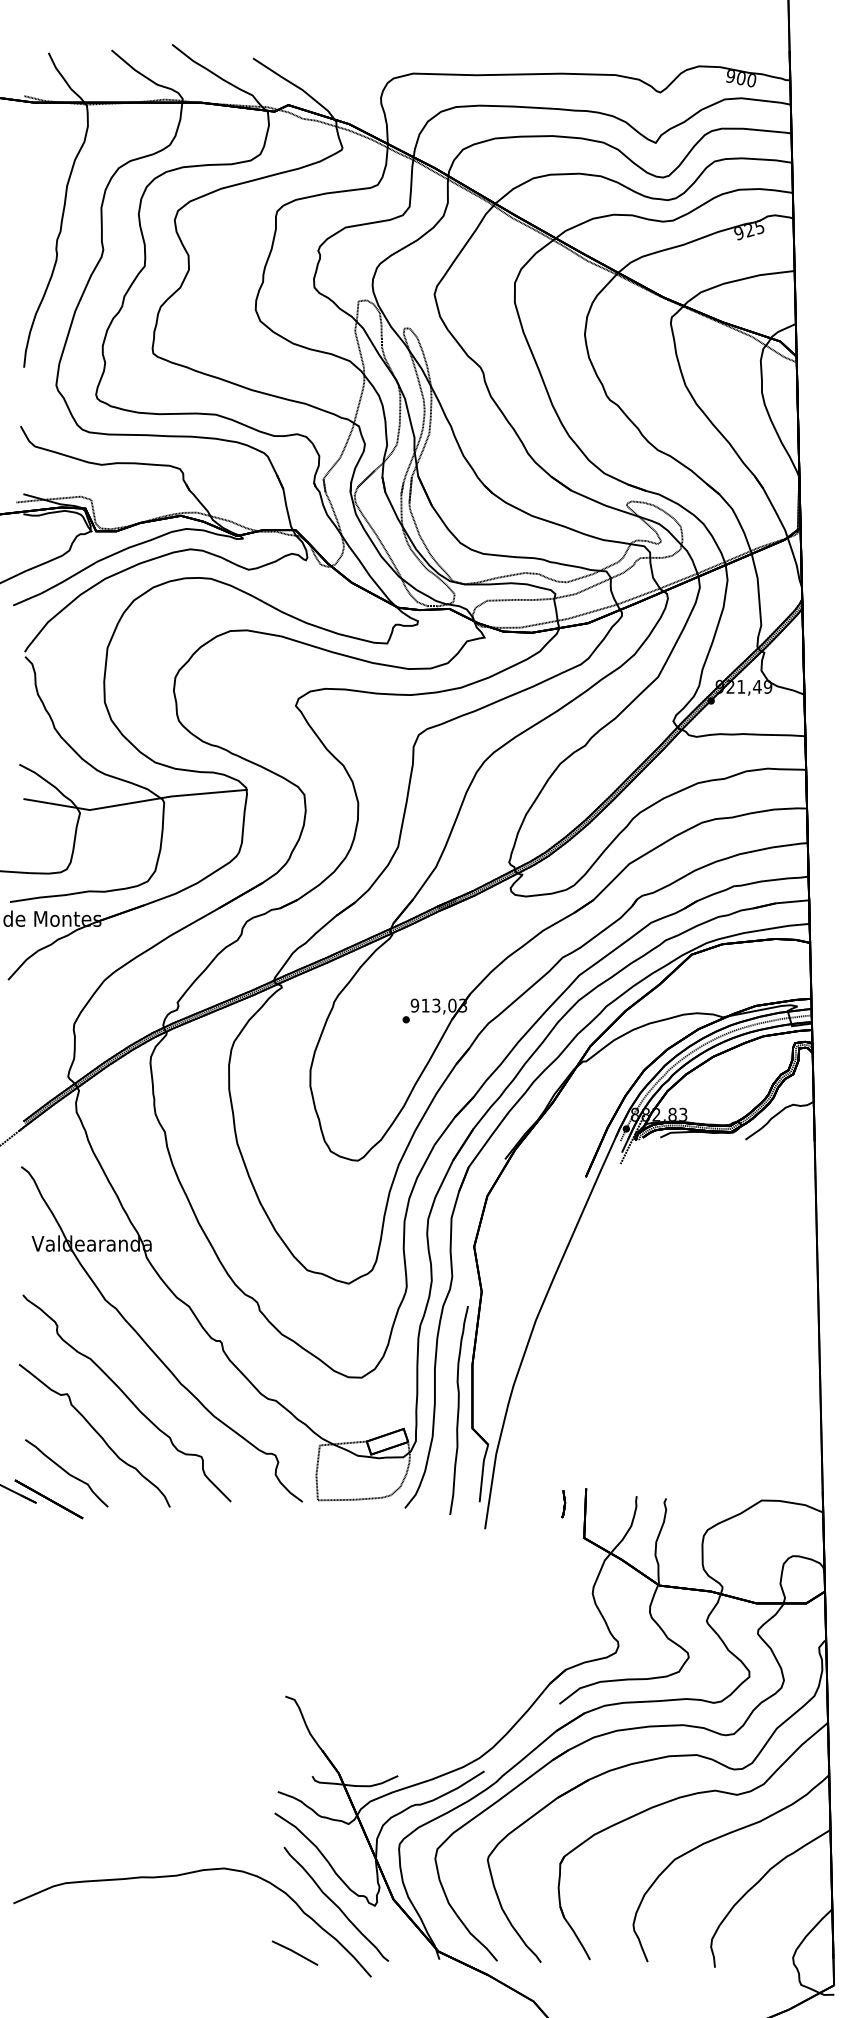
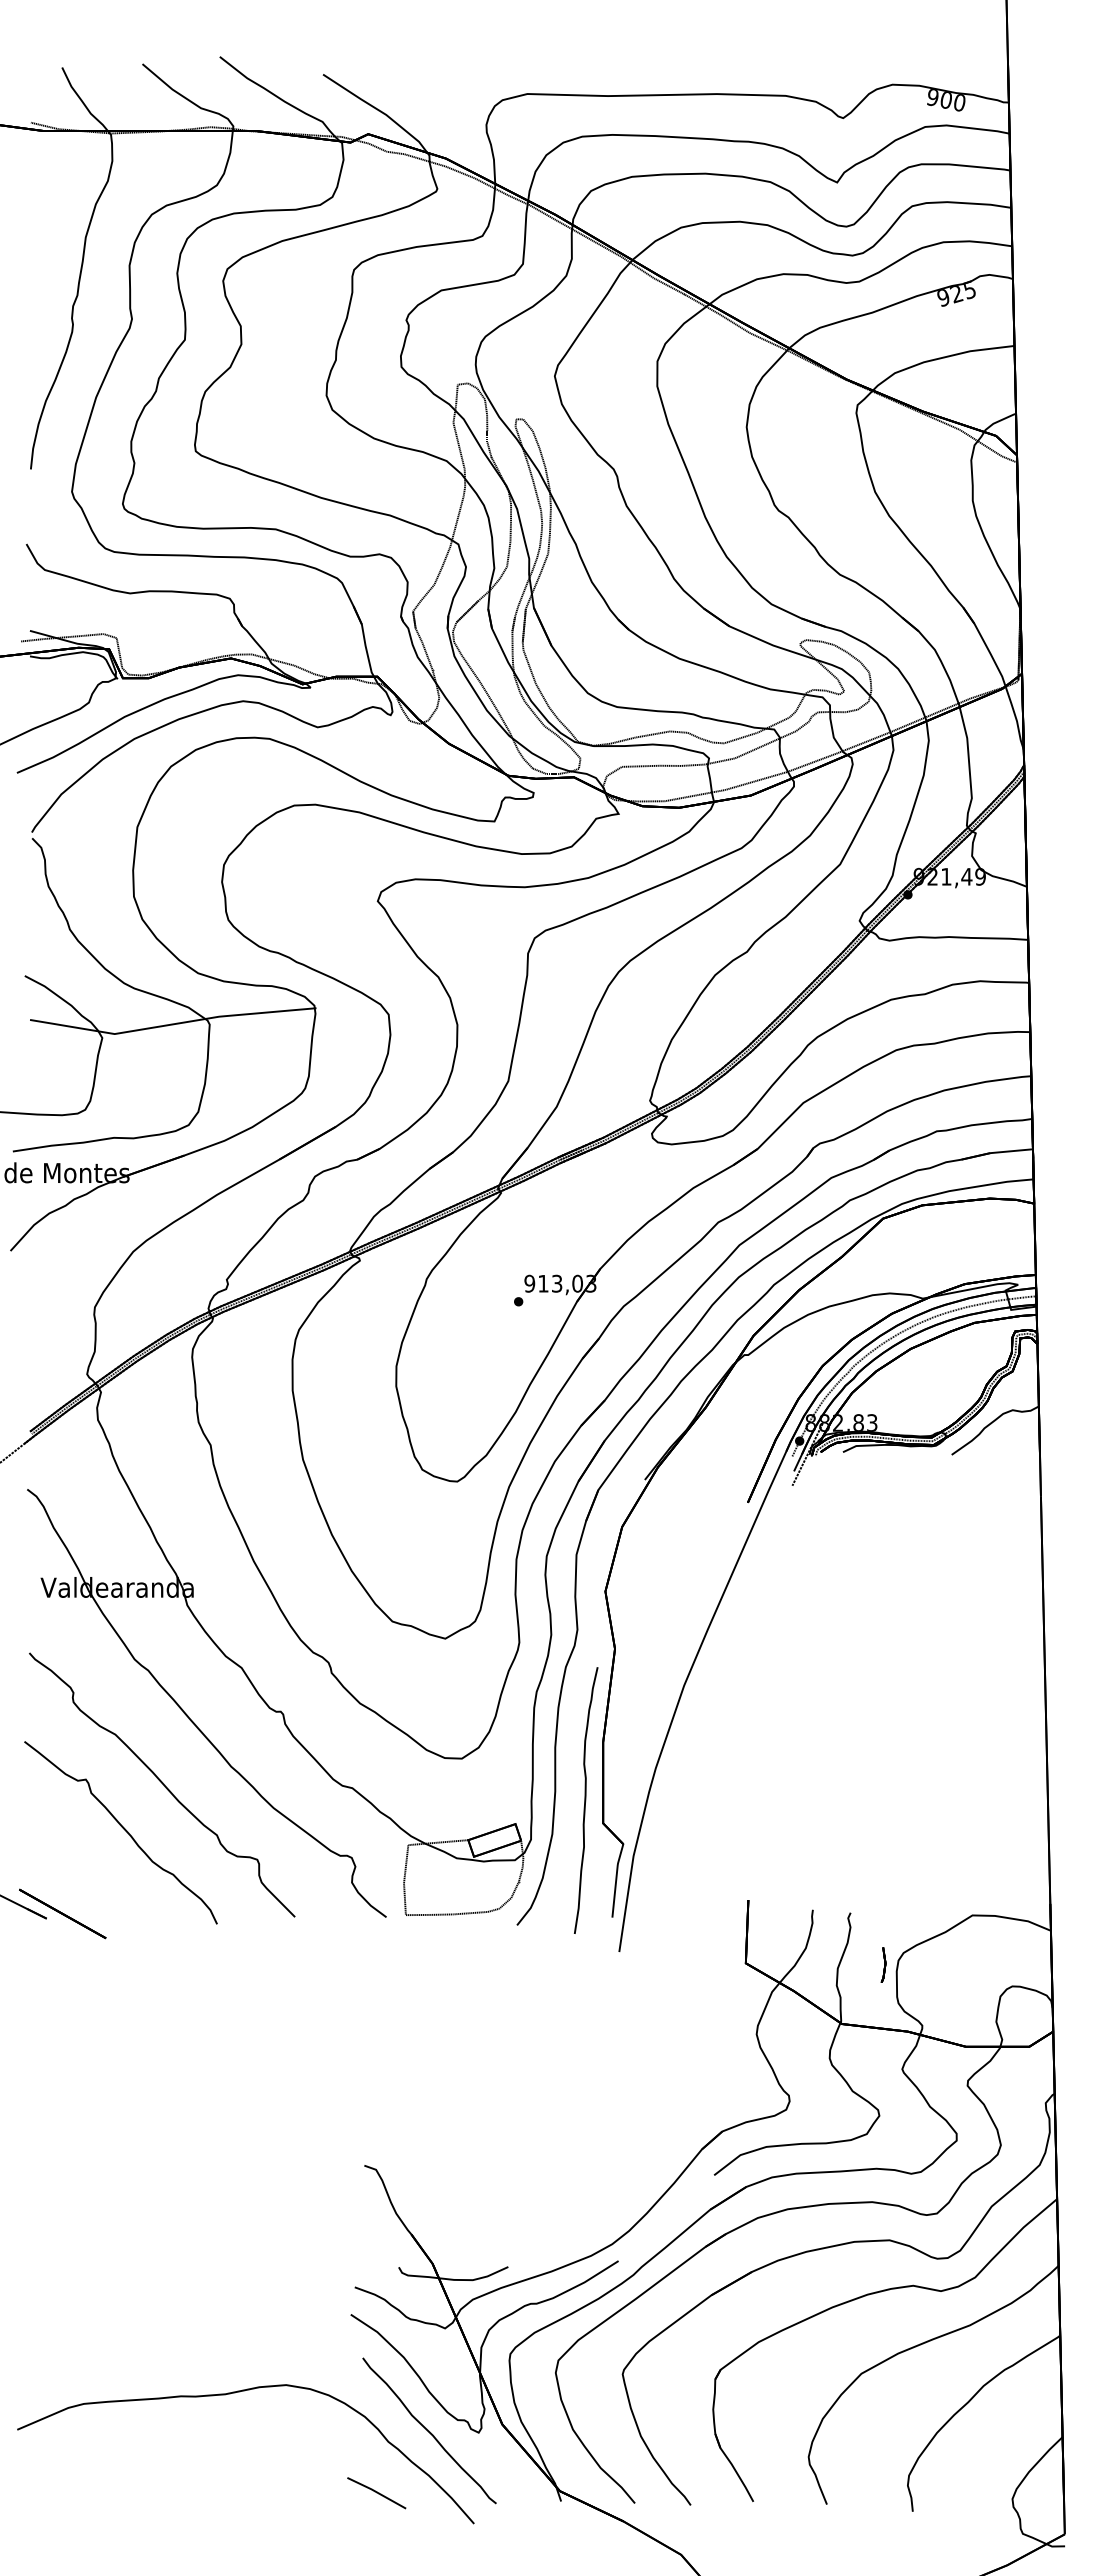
curve: (66, 1473) -> (85, 1880), removed
part: (563, 1503) -> (883, 1964), moved

